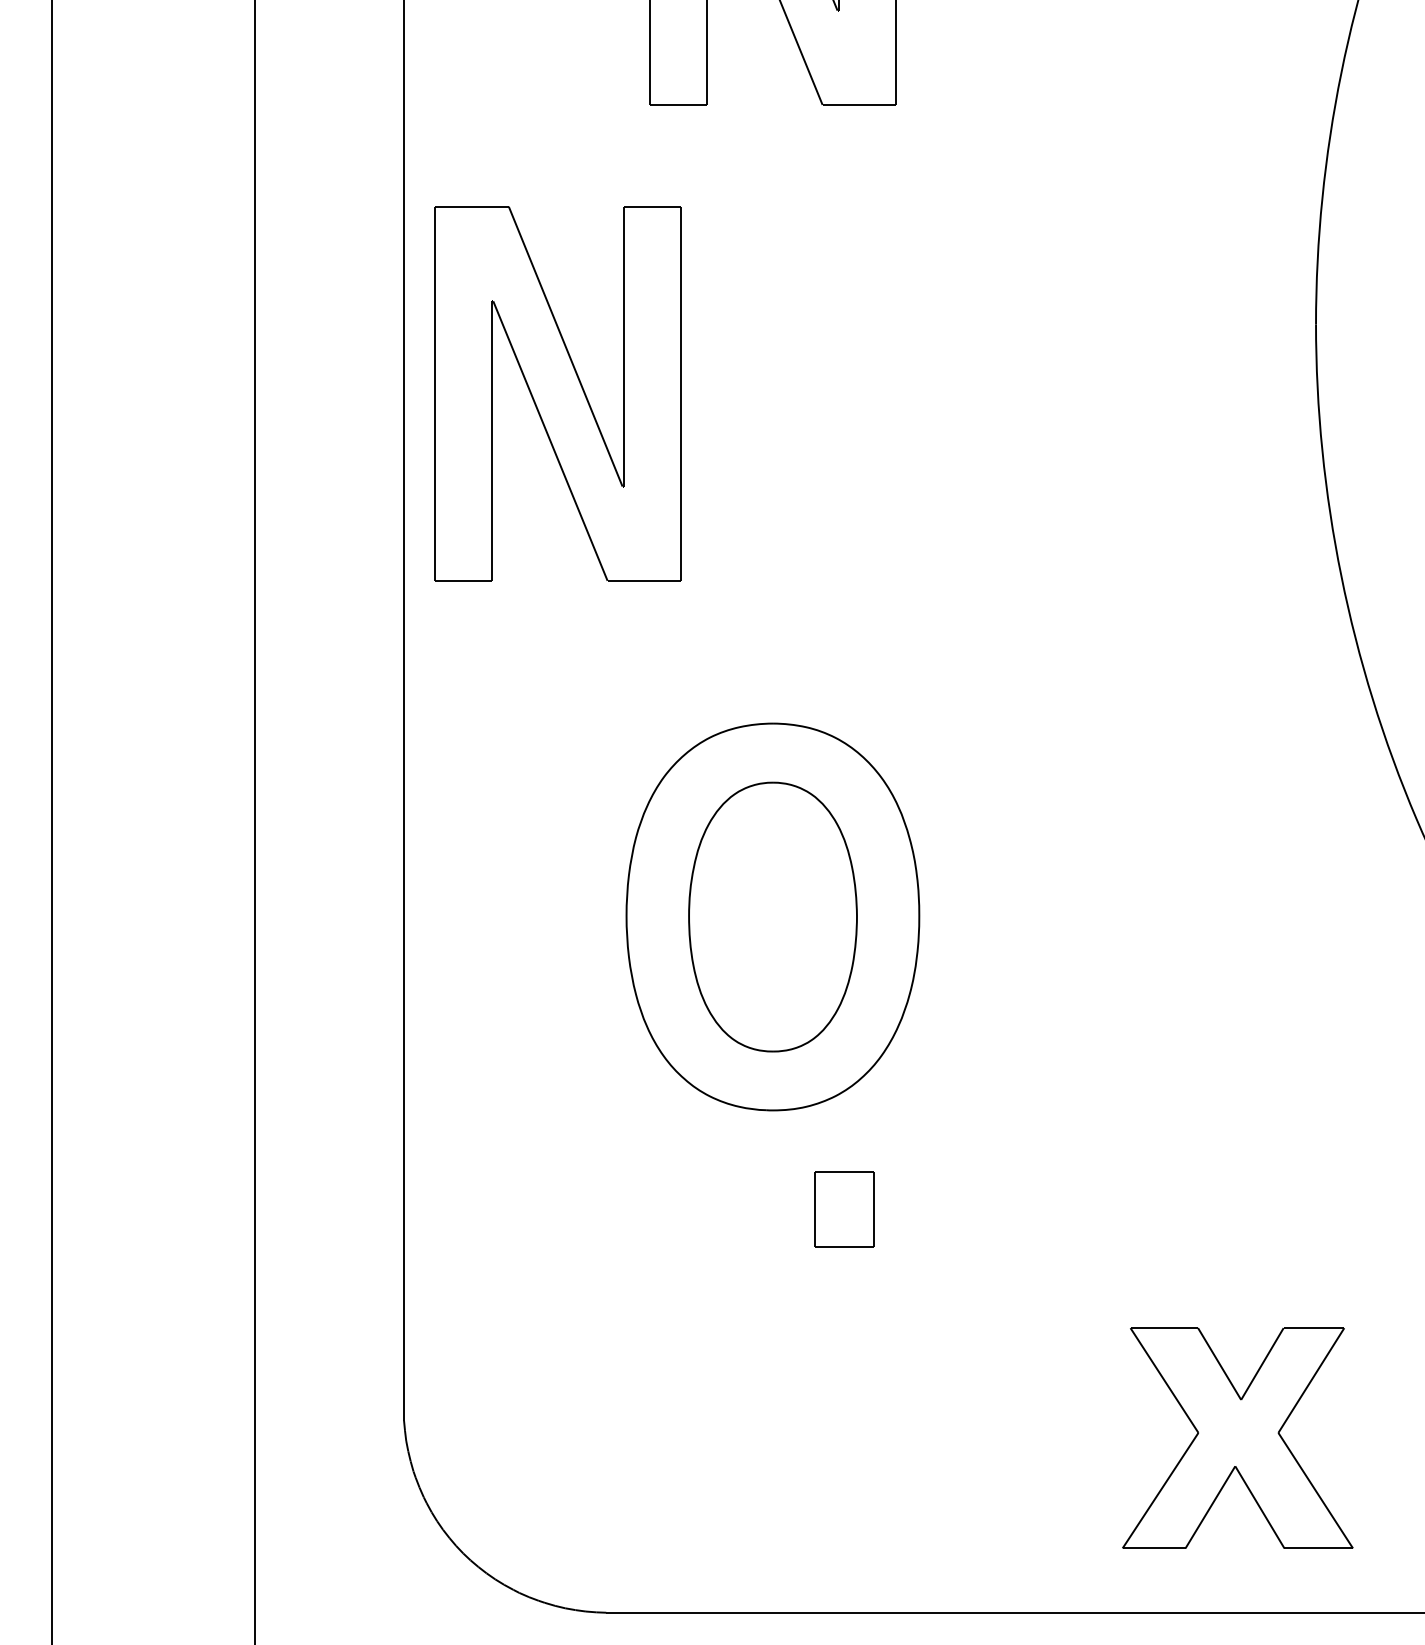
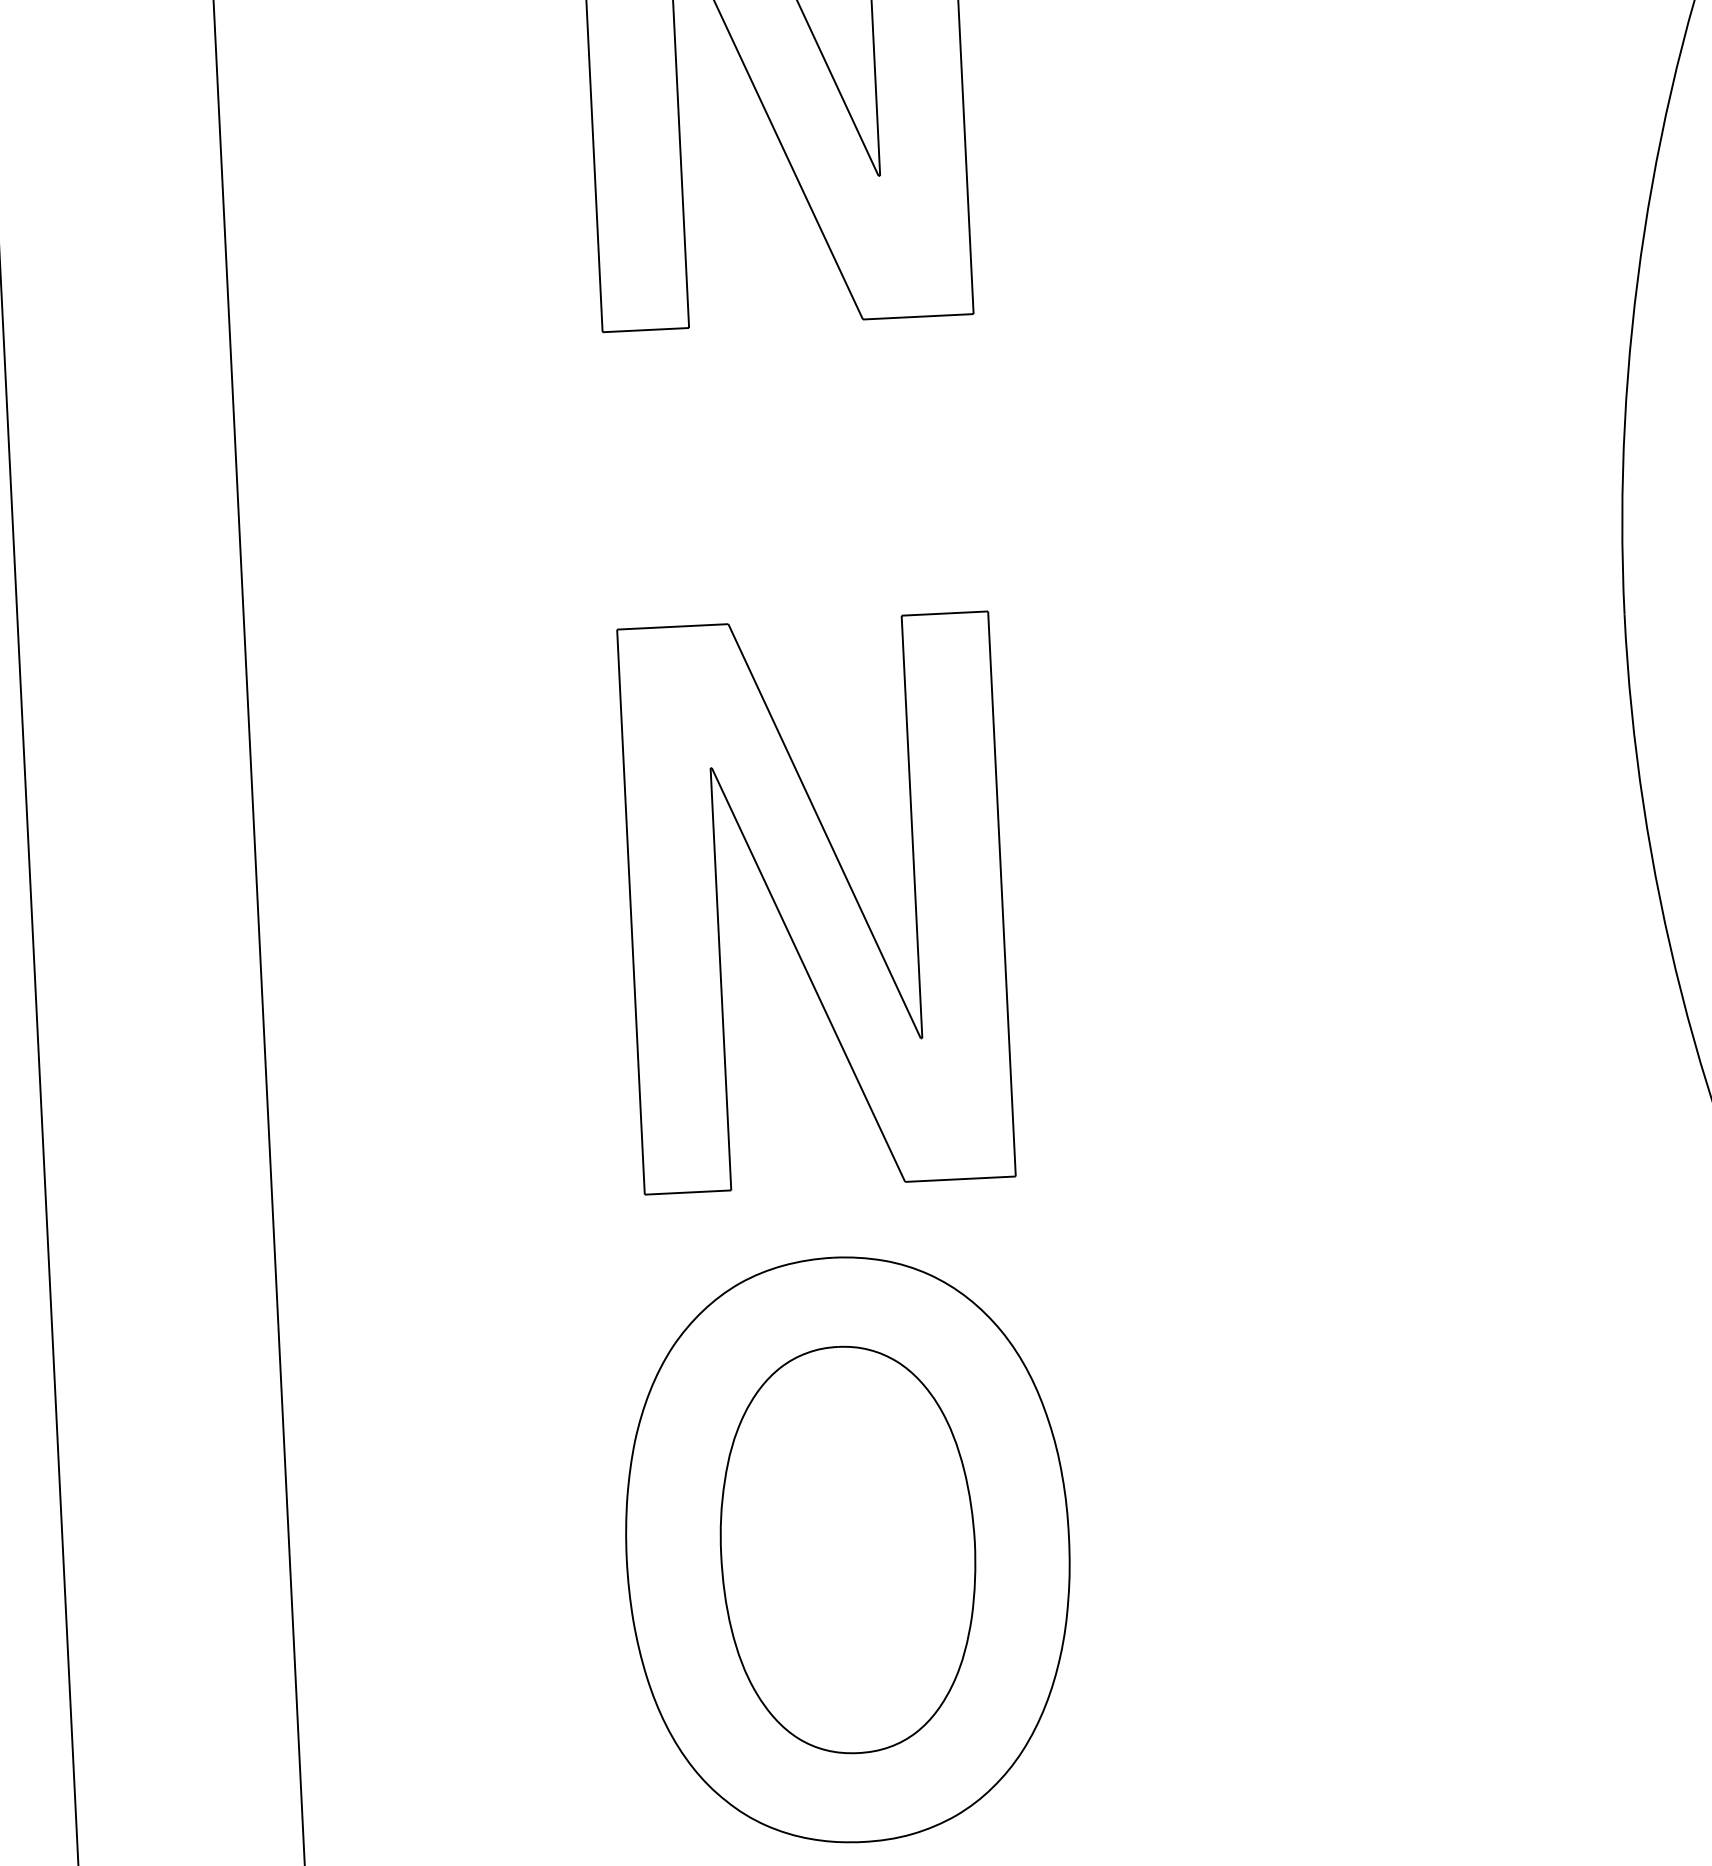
part: (557, 393) -> (815, 902), moved

